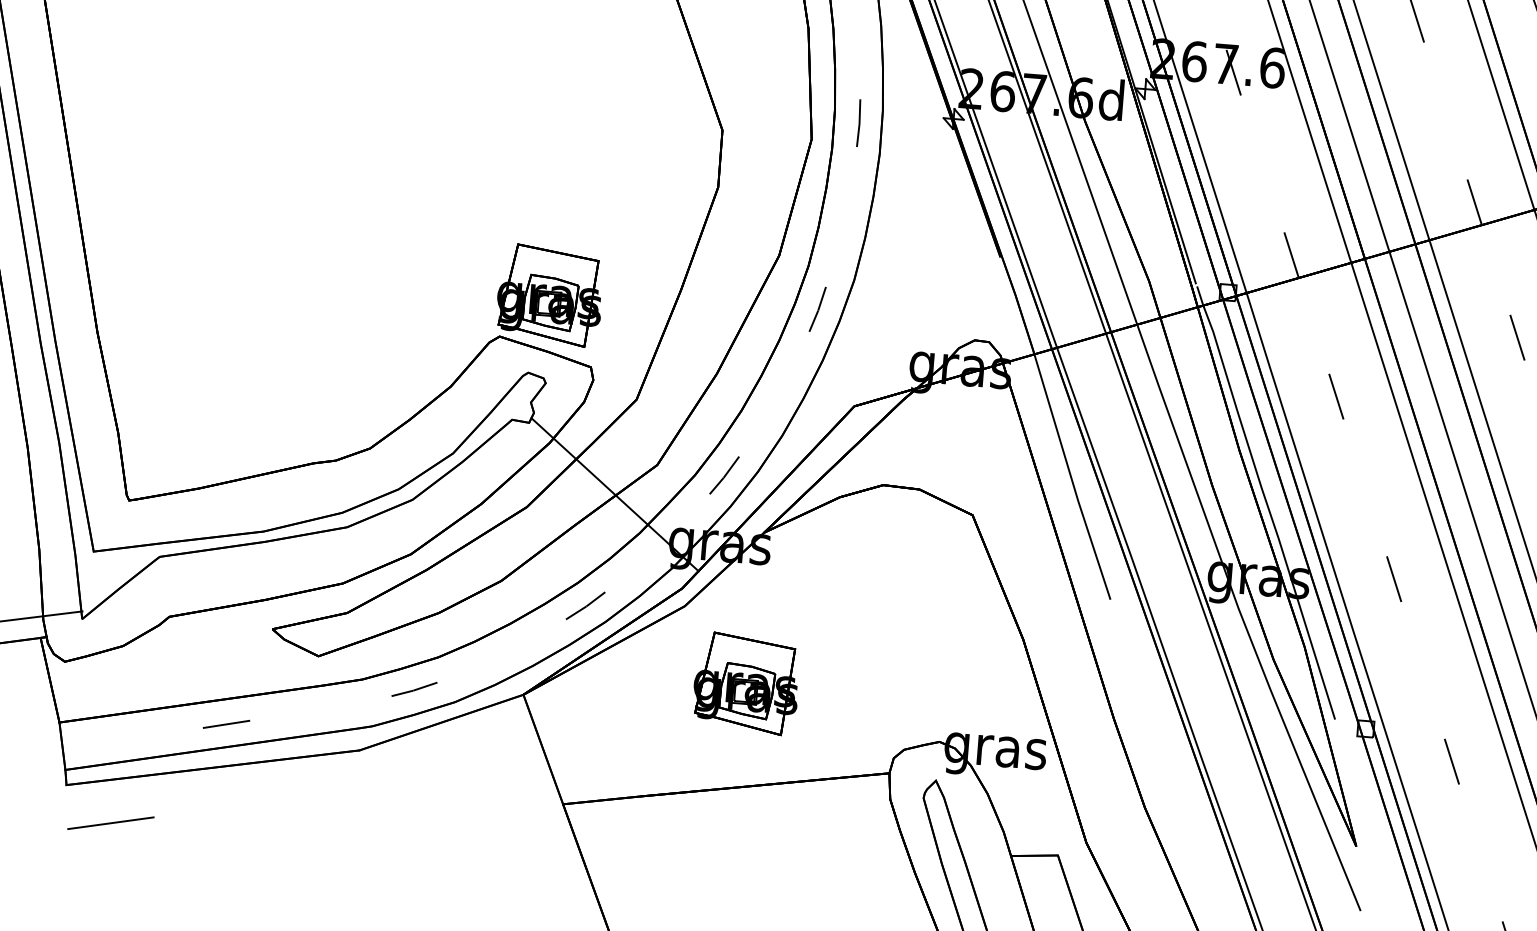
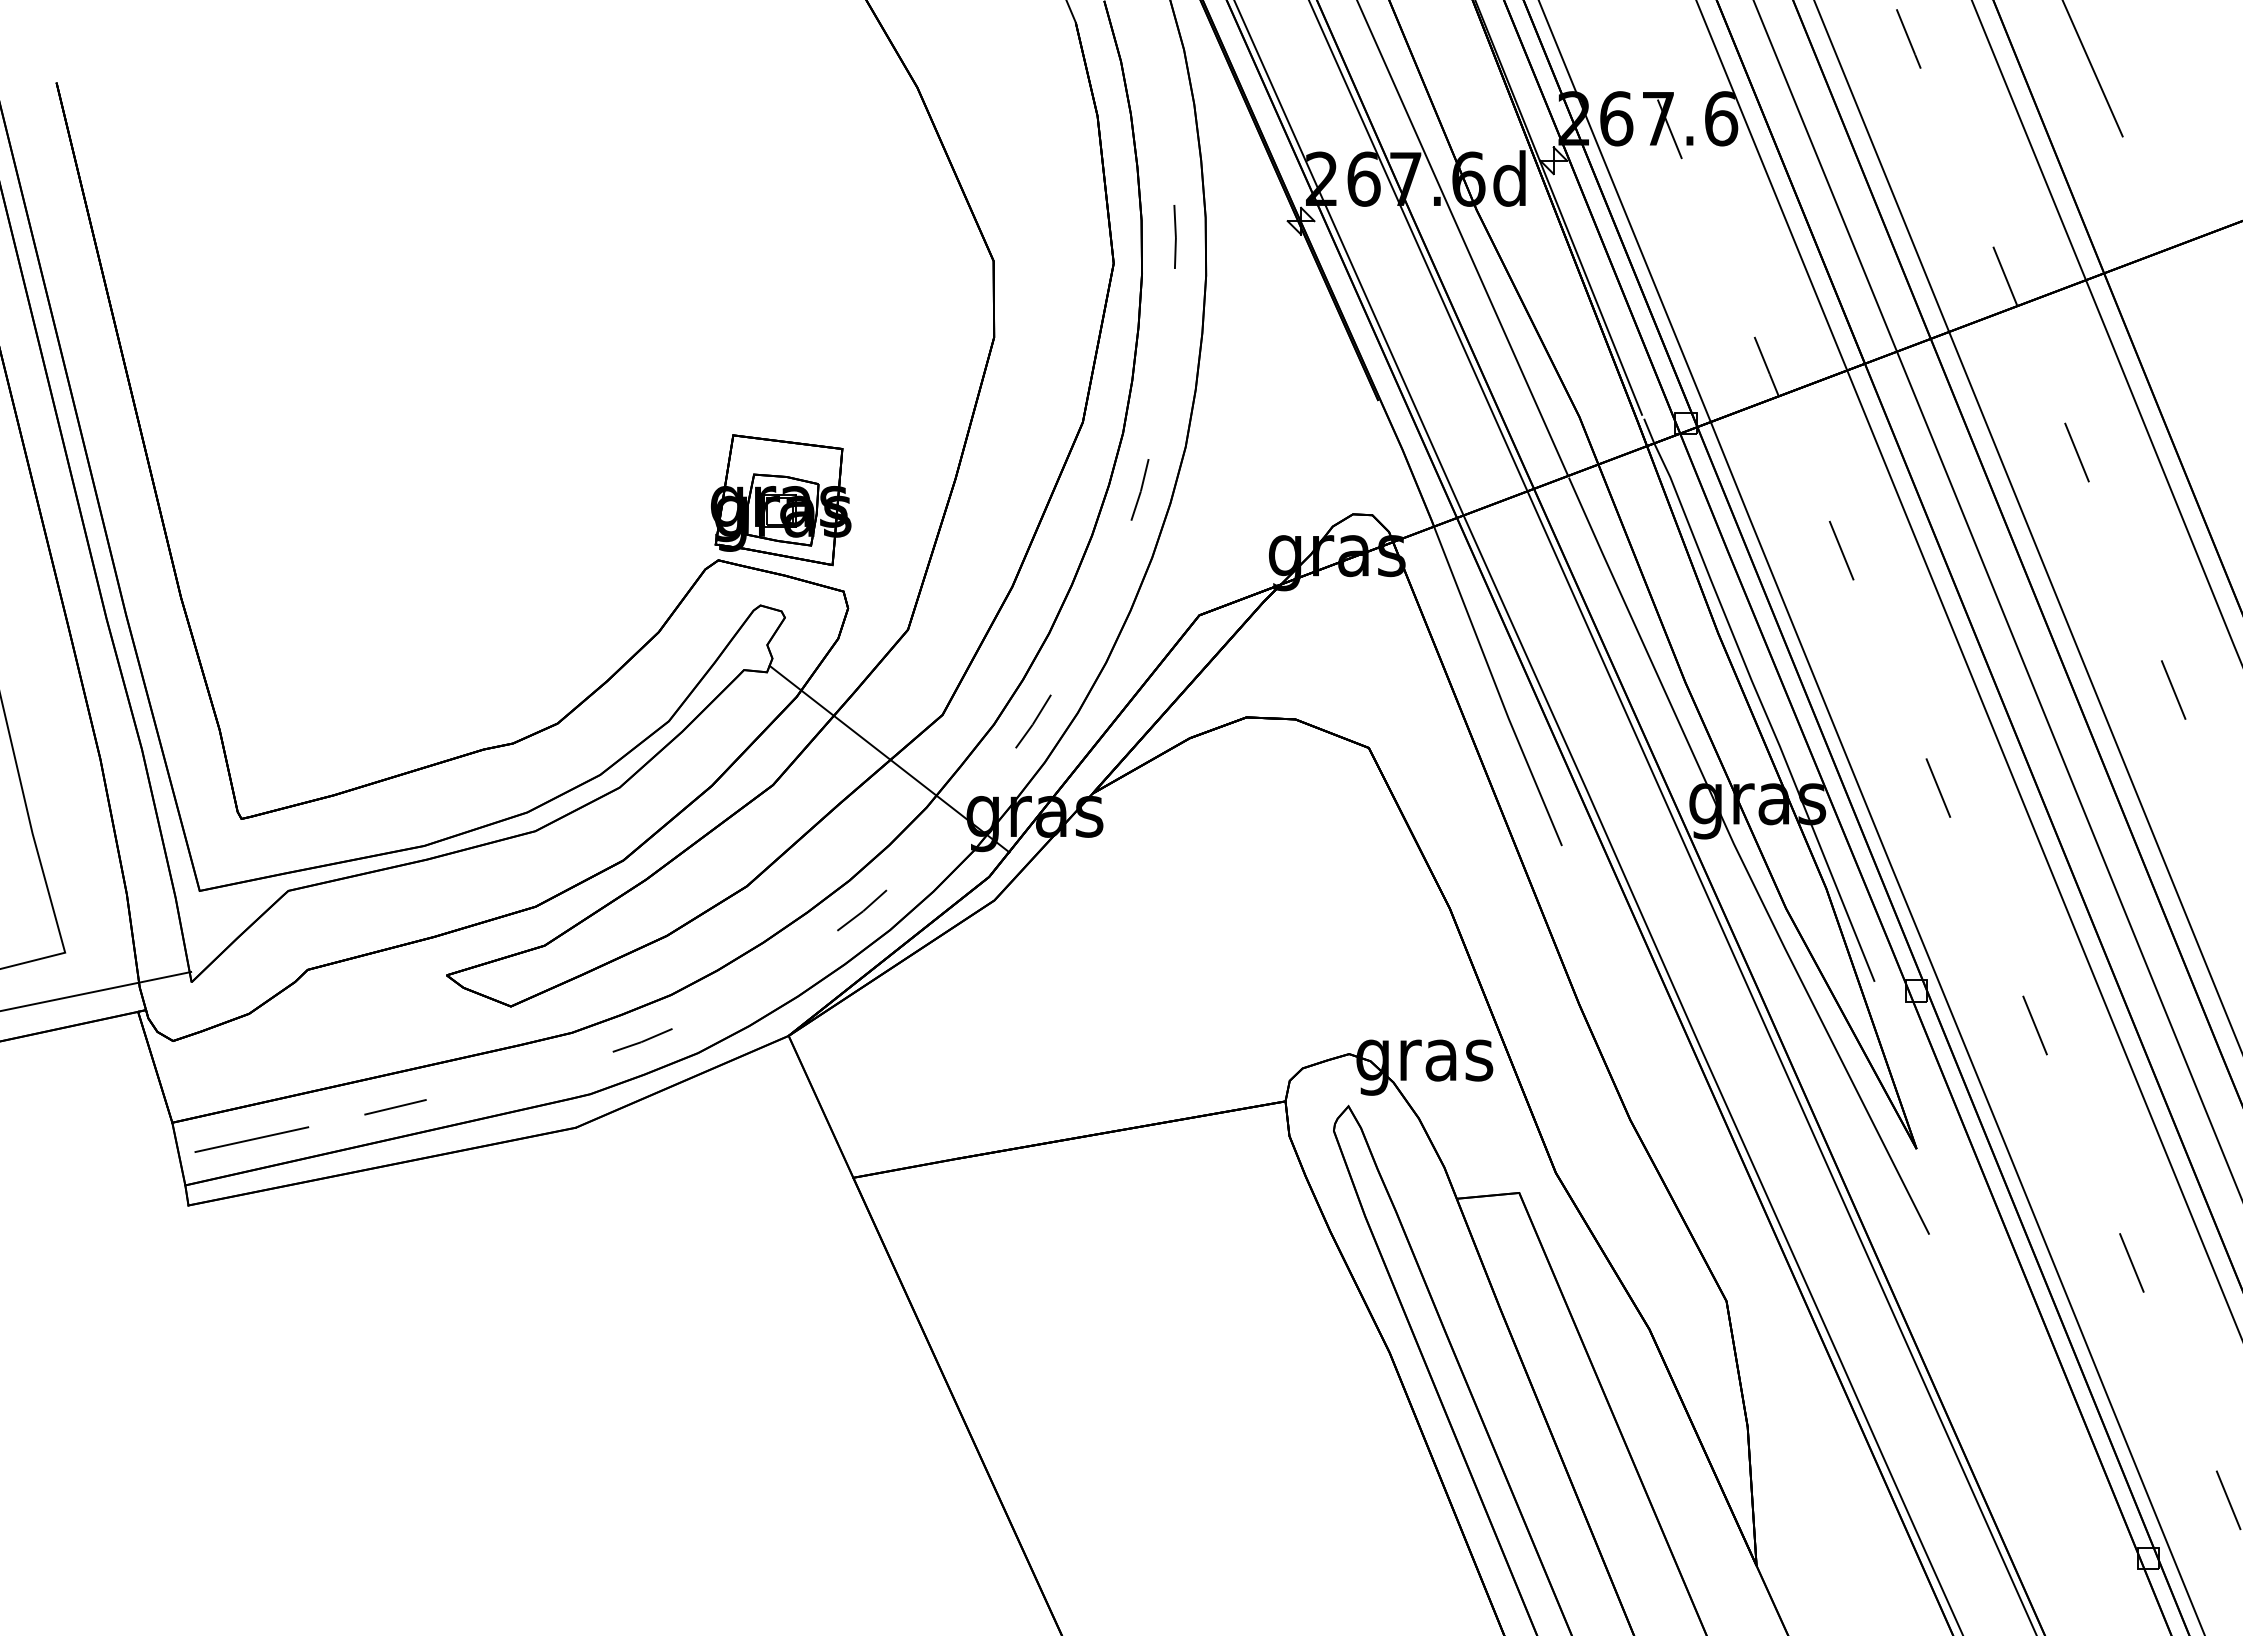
part: (746, 683) -> (1085, 997), removed
line: (110, 823) -> (251, 1139), moved

